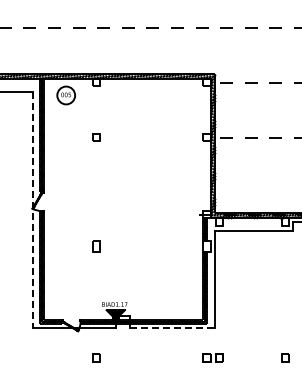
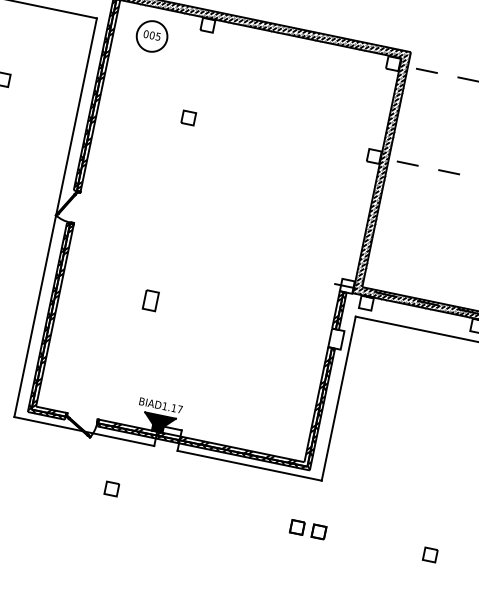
line: (32, 210) -> (55, 218), dashed -> solid
line: (172, 328) -> (249, 466), dashed -> solid

